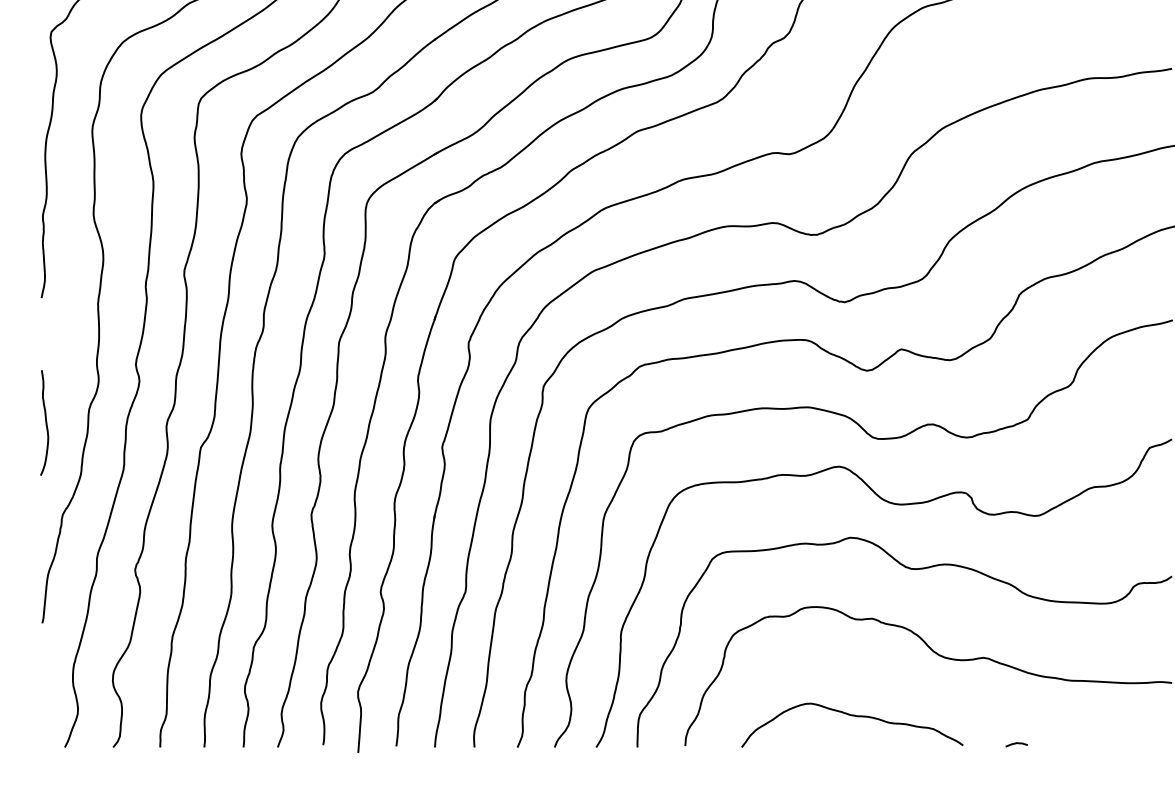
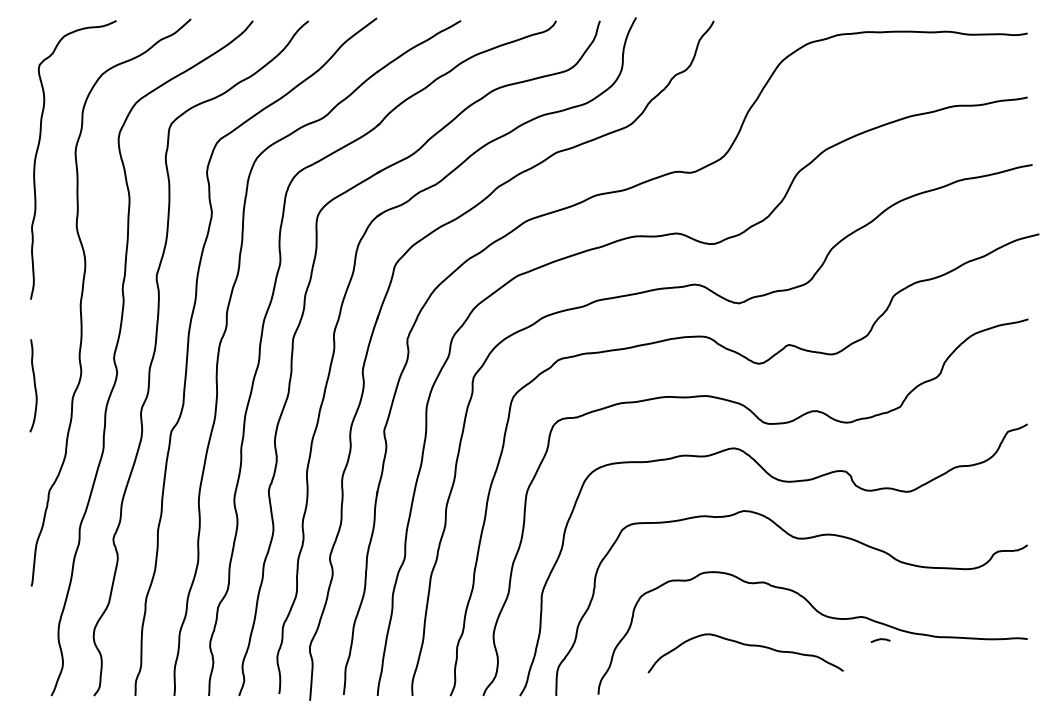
curve: (45, 422) -> (34, 385), moved
curve: (855, 717) -> (748, 646), moved
curve: (1016, 744) -> (880, 640), moved

